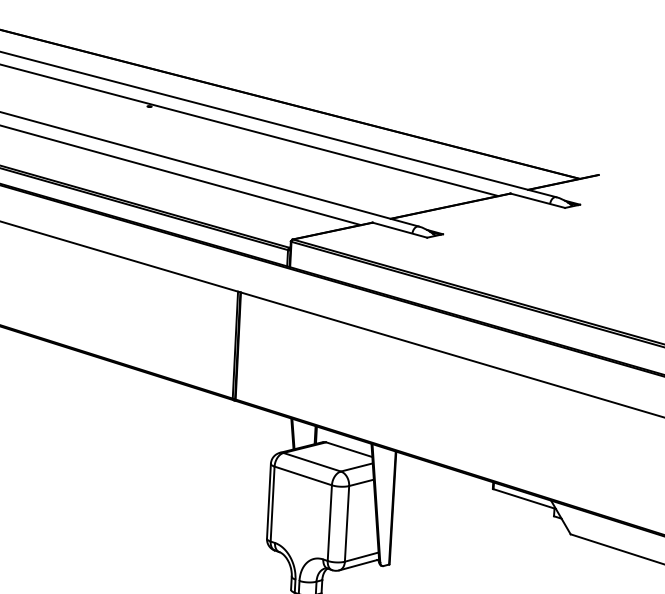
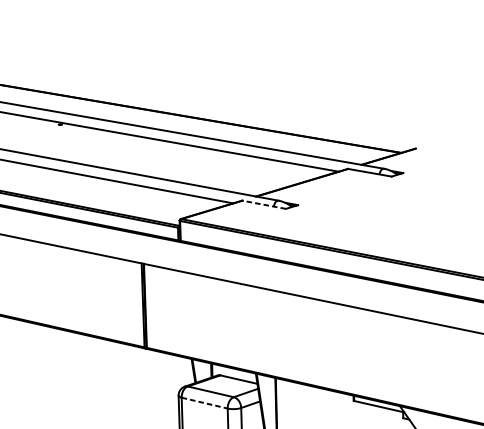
line: (399, 230) -> (263, 205), solid -> dashed
line: (303, 476) -> (204, 403), solid -> dashed

